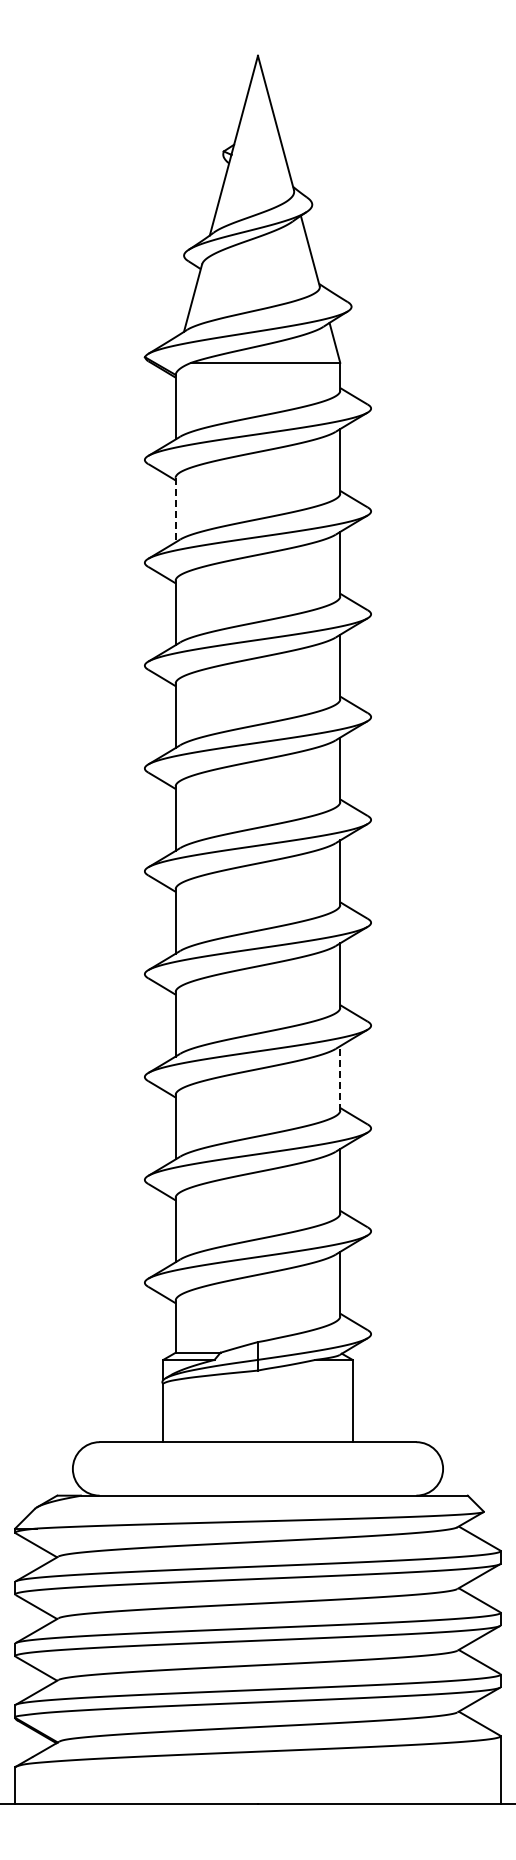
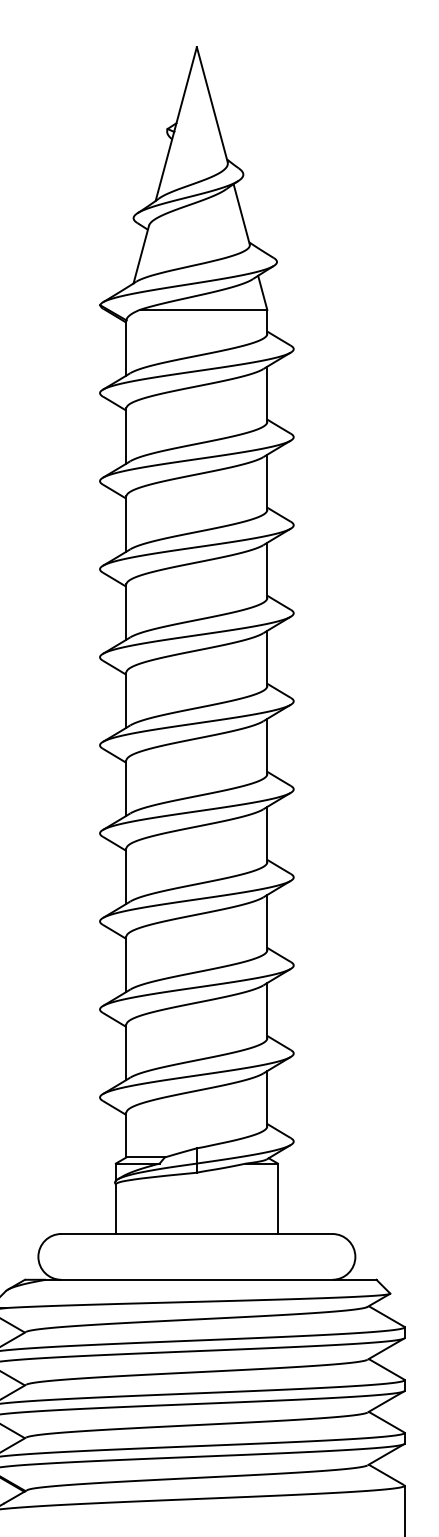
line: (175, 510) -> (126, 436), dashed -> solid
line: (340, 1077) -> (267, 921), dashed -> solid

